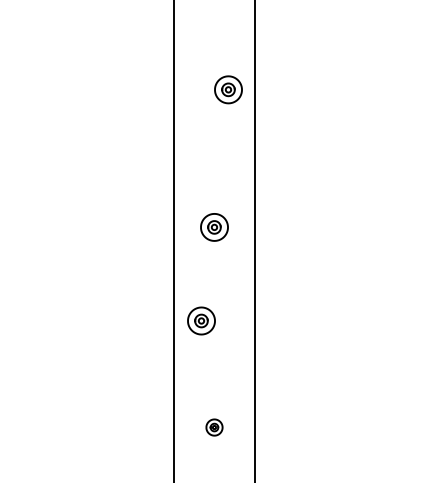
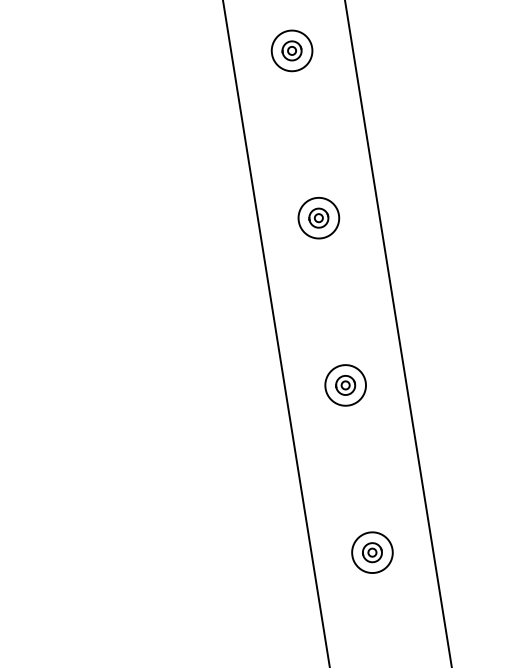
part: (228, 89) -> (292, 50), moved
part: (214, 227) -> (318, 218), moved
part: (201, 320) -> (345, 384), moved
part: (214, 427) -> (372, 552), size x1.67

